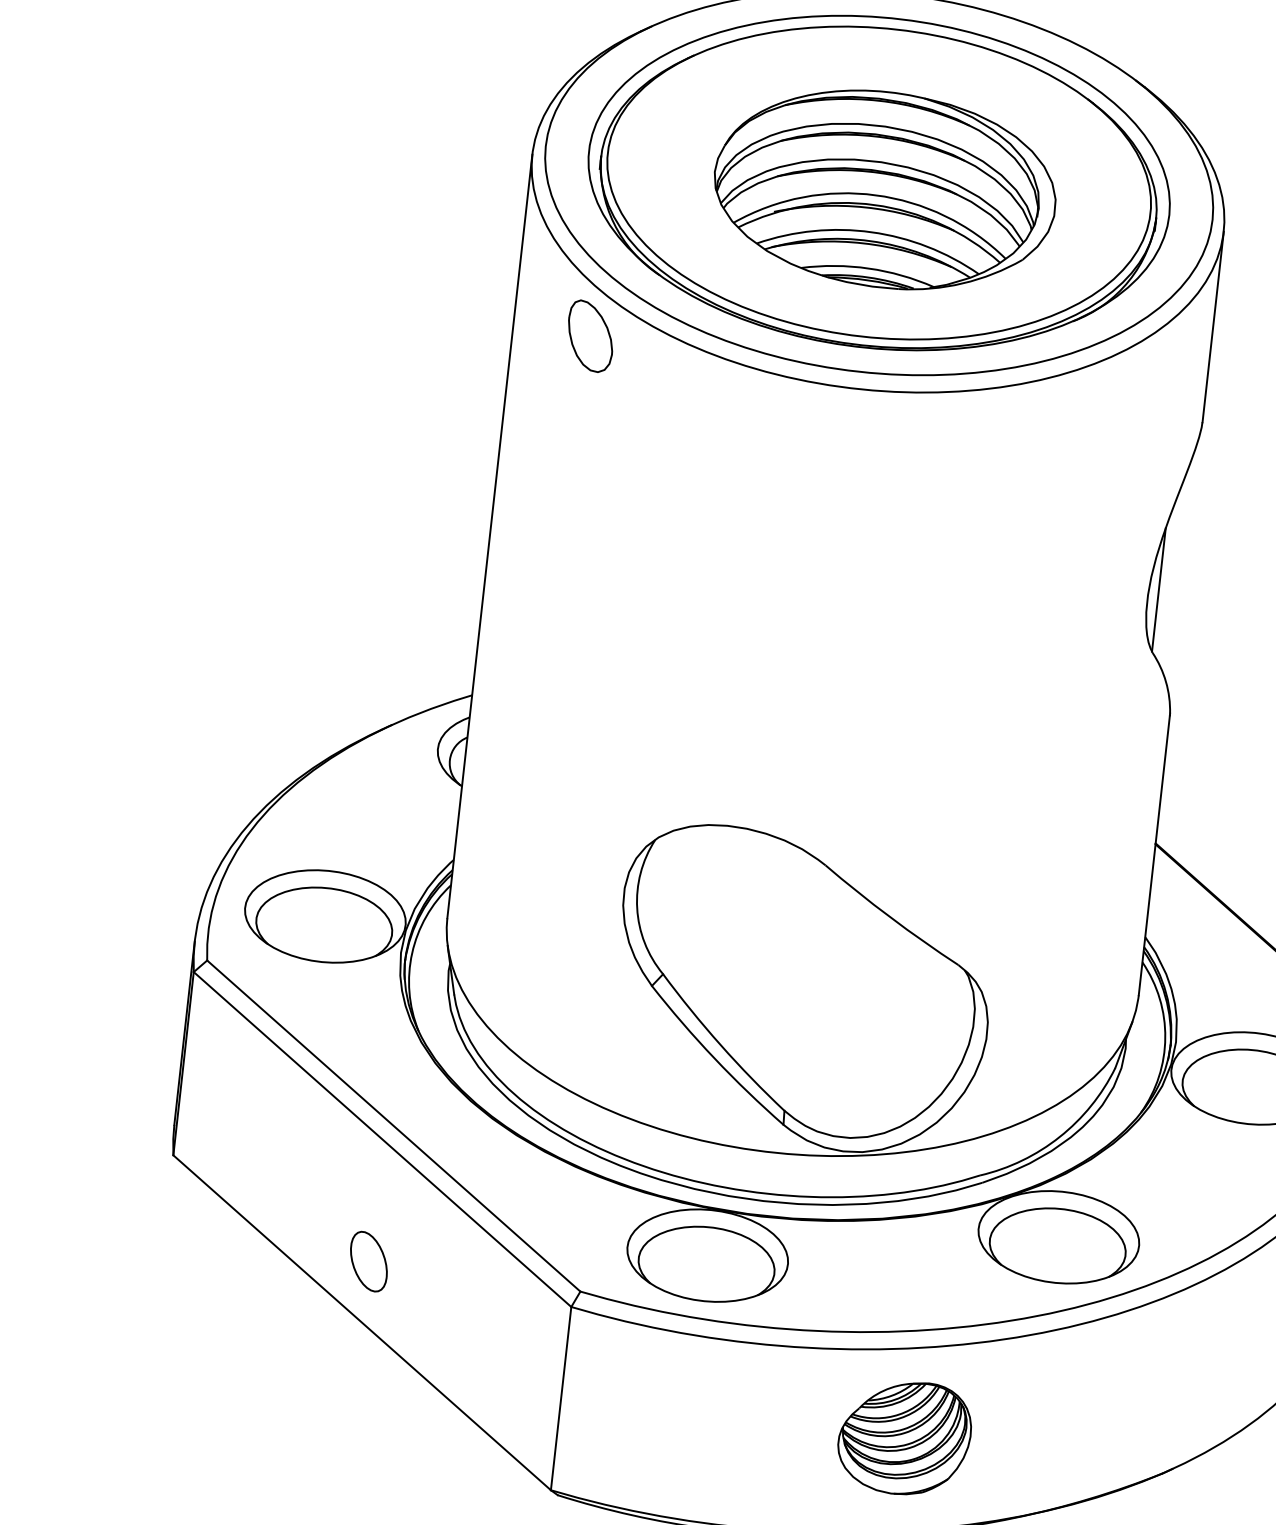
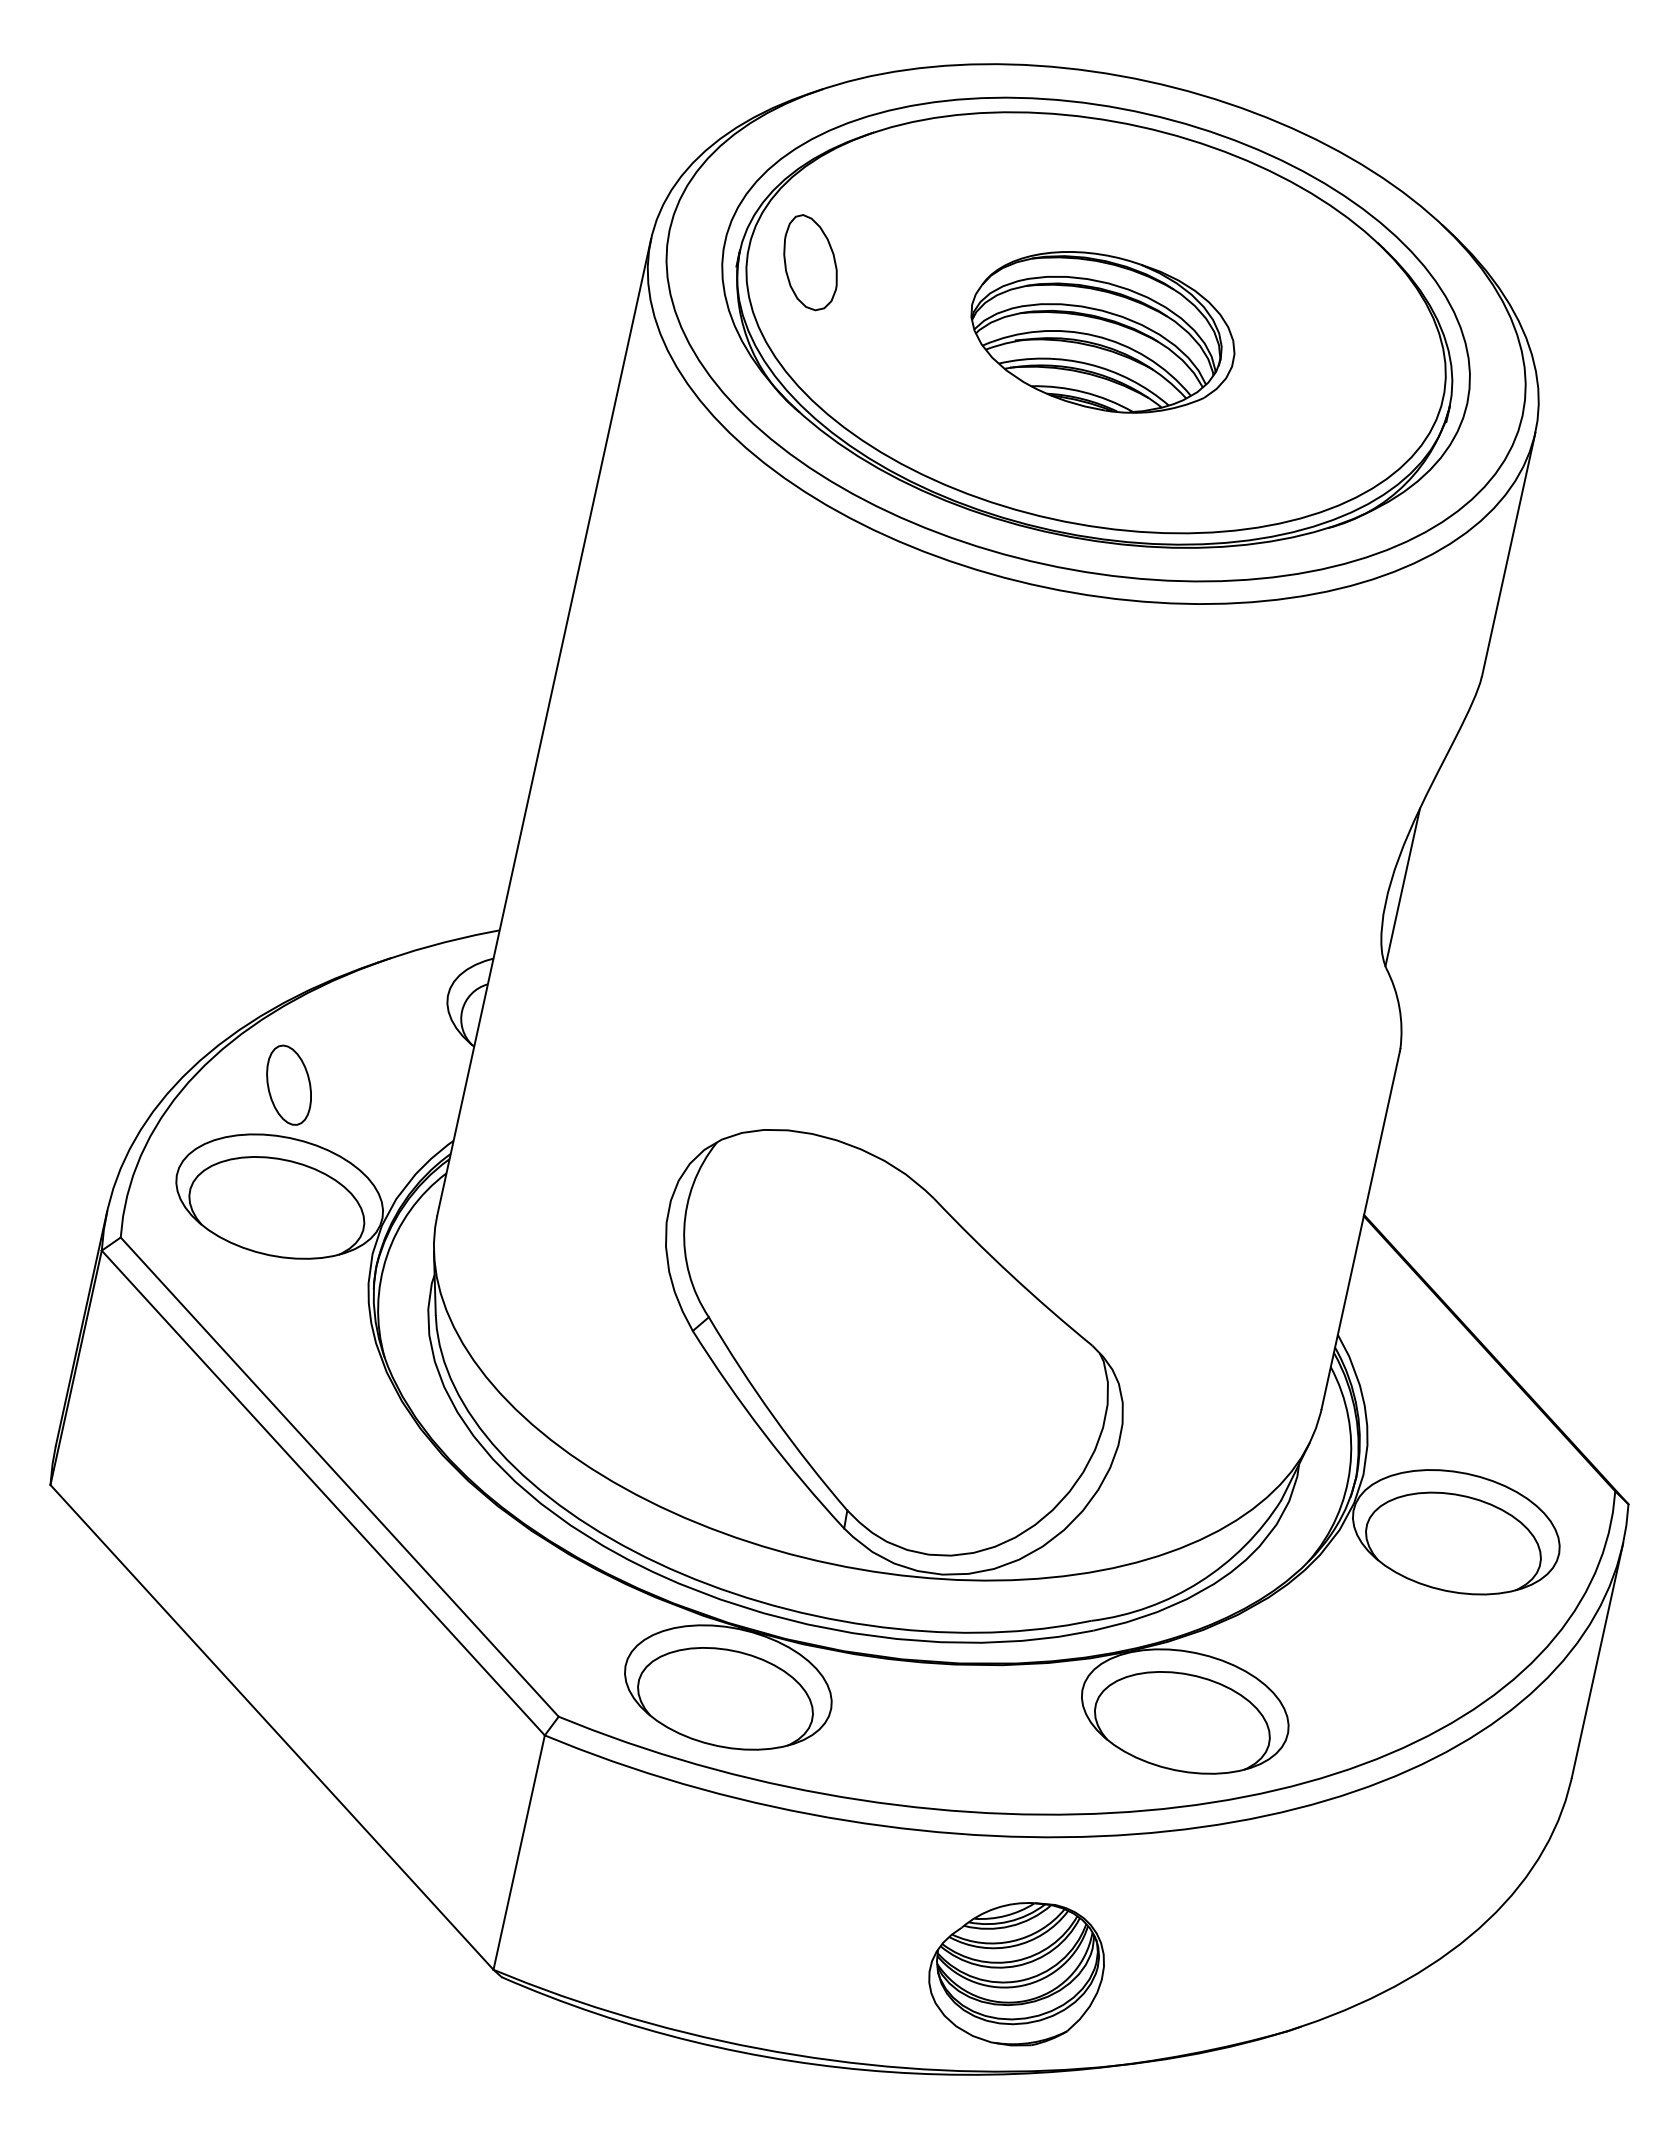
part: (884, 189) -> (1102, 332), size x0.6
part: (590, 336) -> (810, 262), moved
part: (368, 1261) -> (288, 1084), moved
part: (904, 1439) -> (1016, 1974), moved

